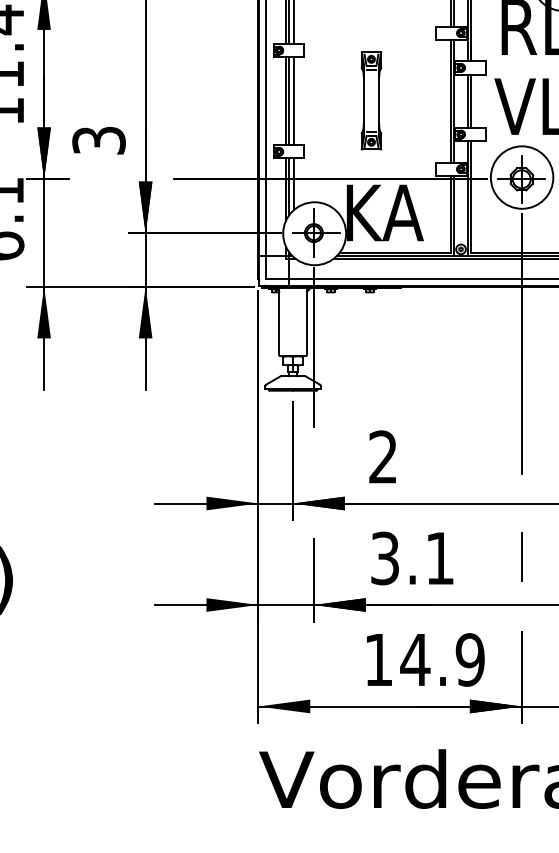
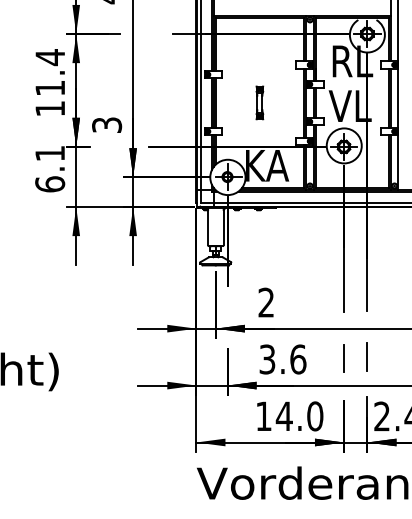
part: (370, 100) -> (259, 102), size x0.6
text: (440, 558) -> (298, 359), 3.1 -> 3.6
text: (470, 660) -> (315, 416), 14.9 -> 14.0

